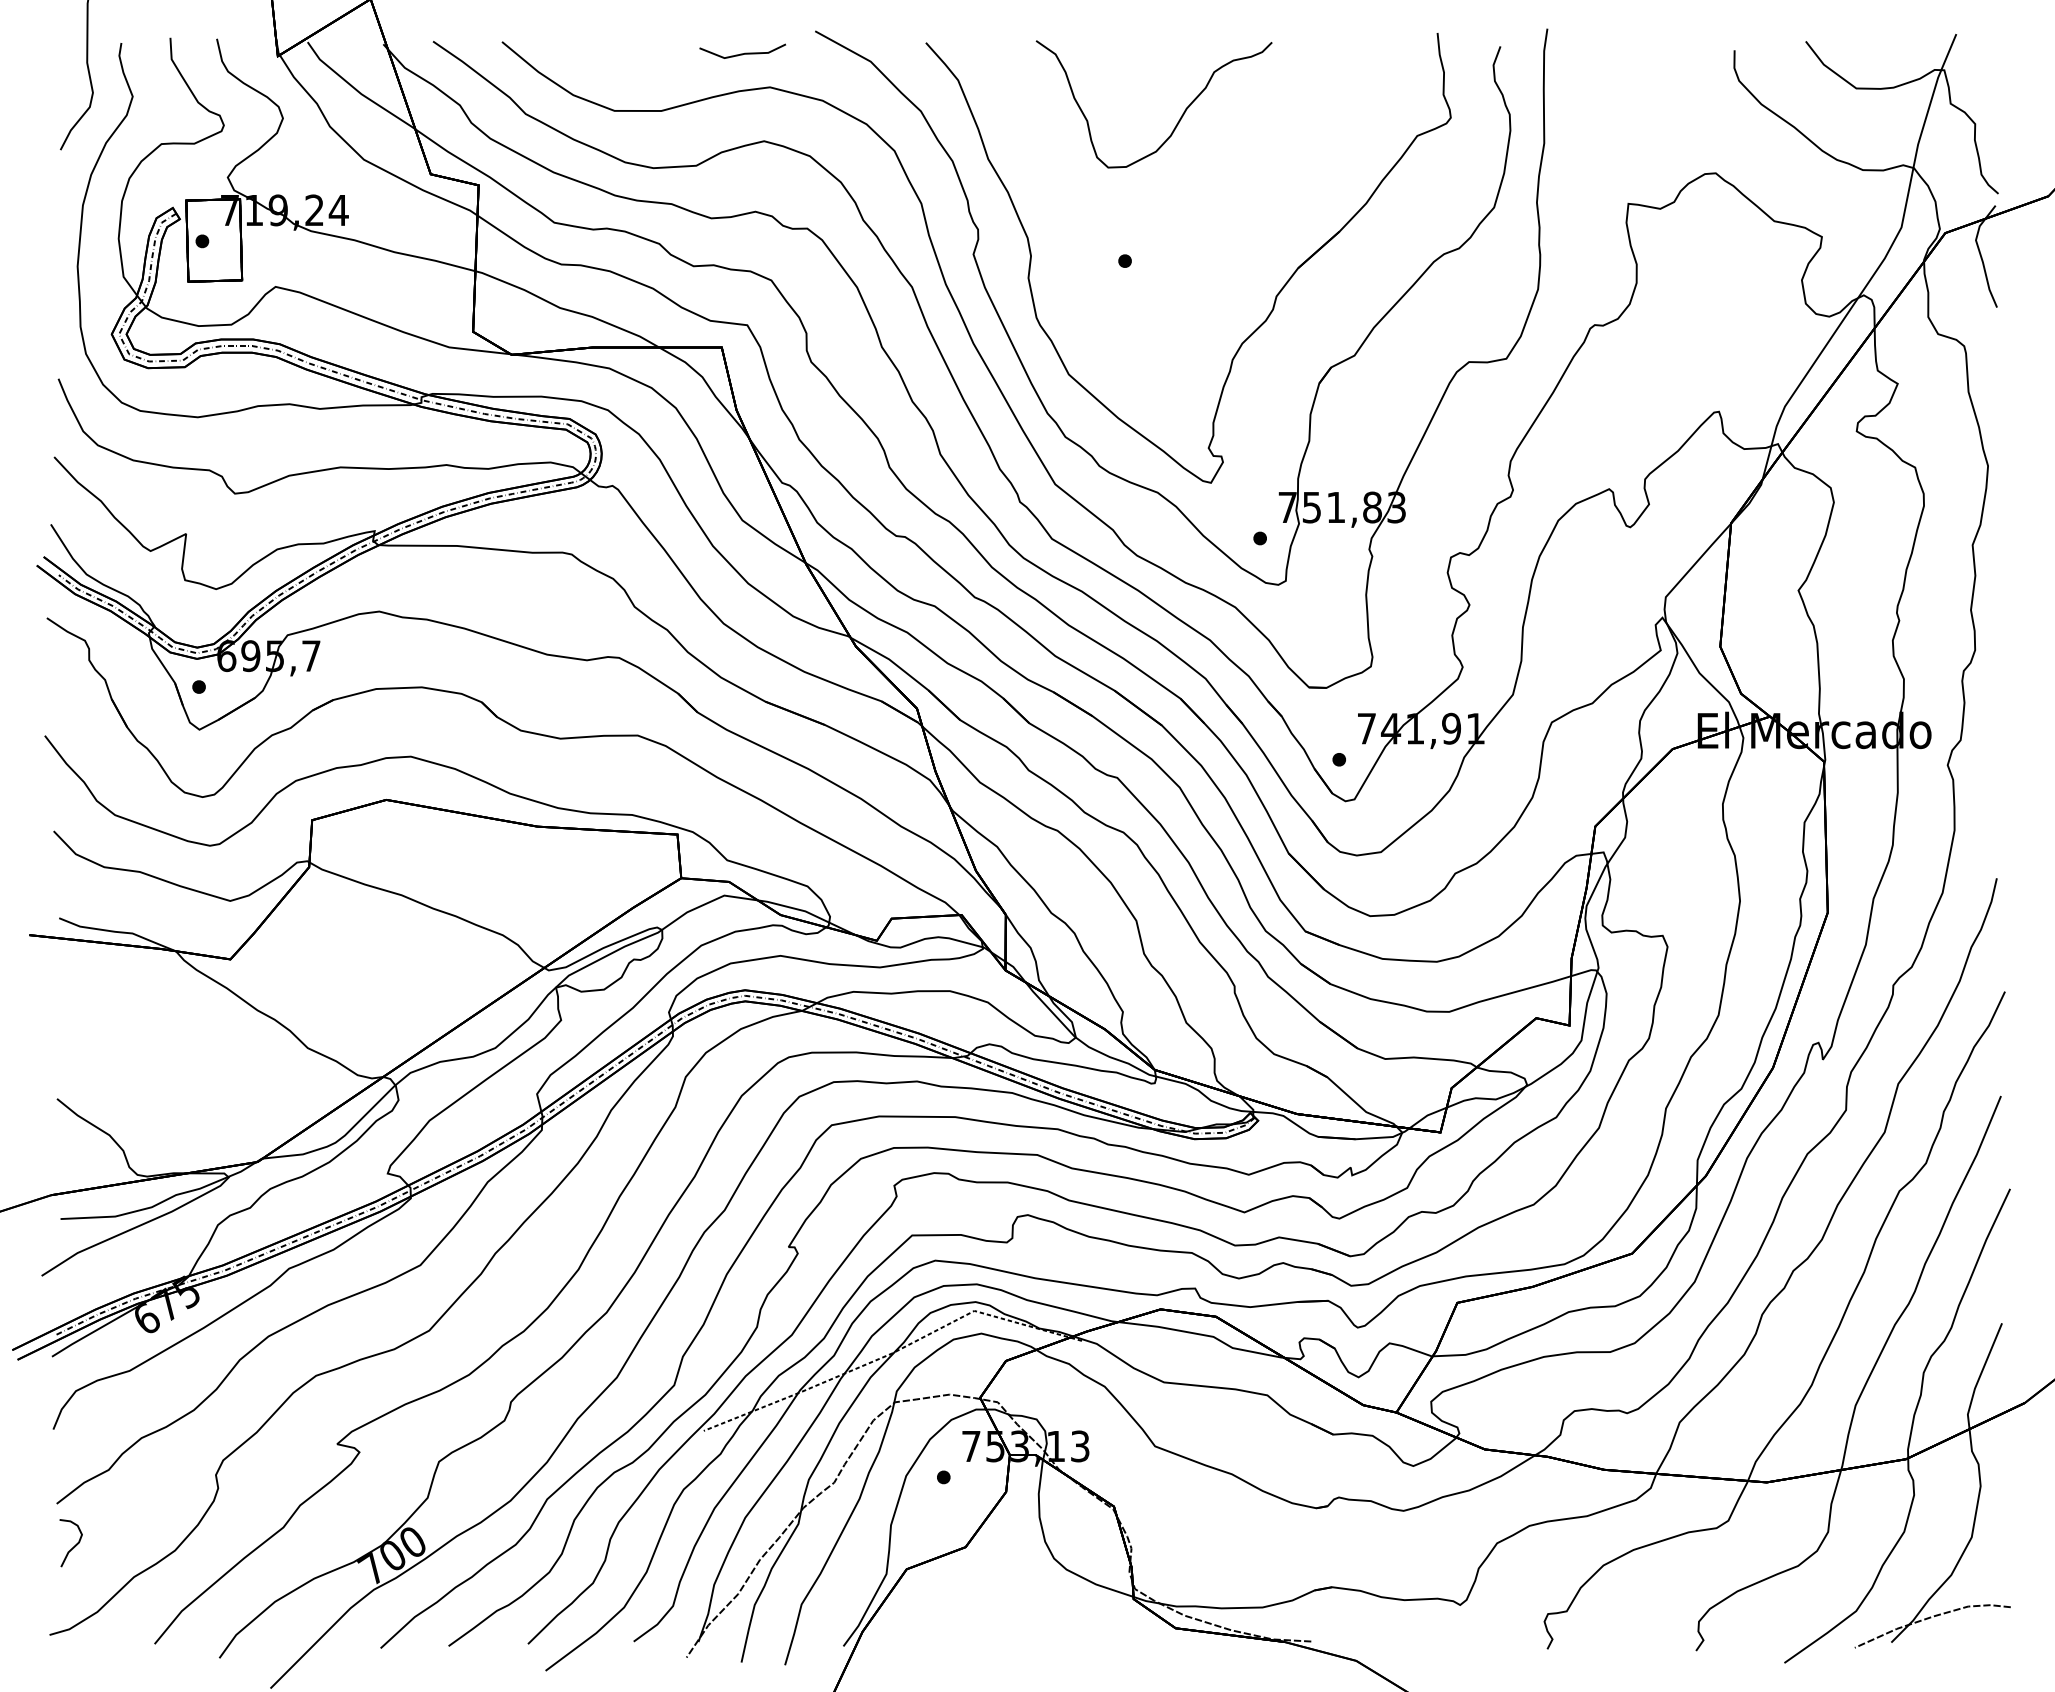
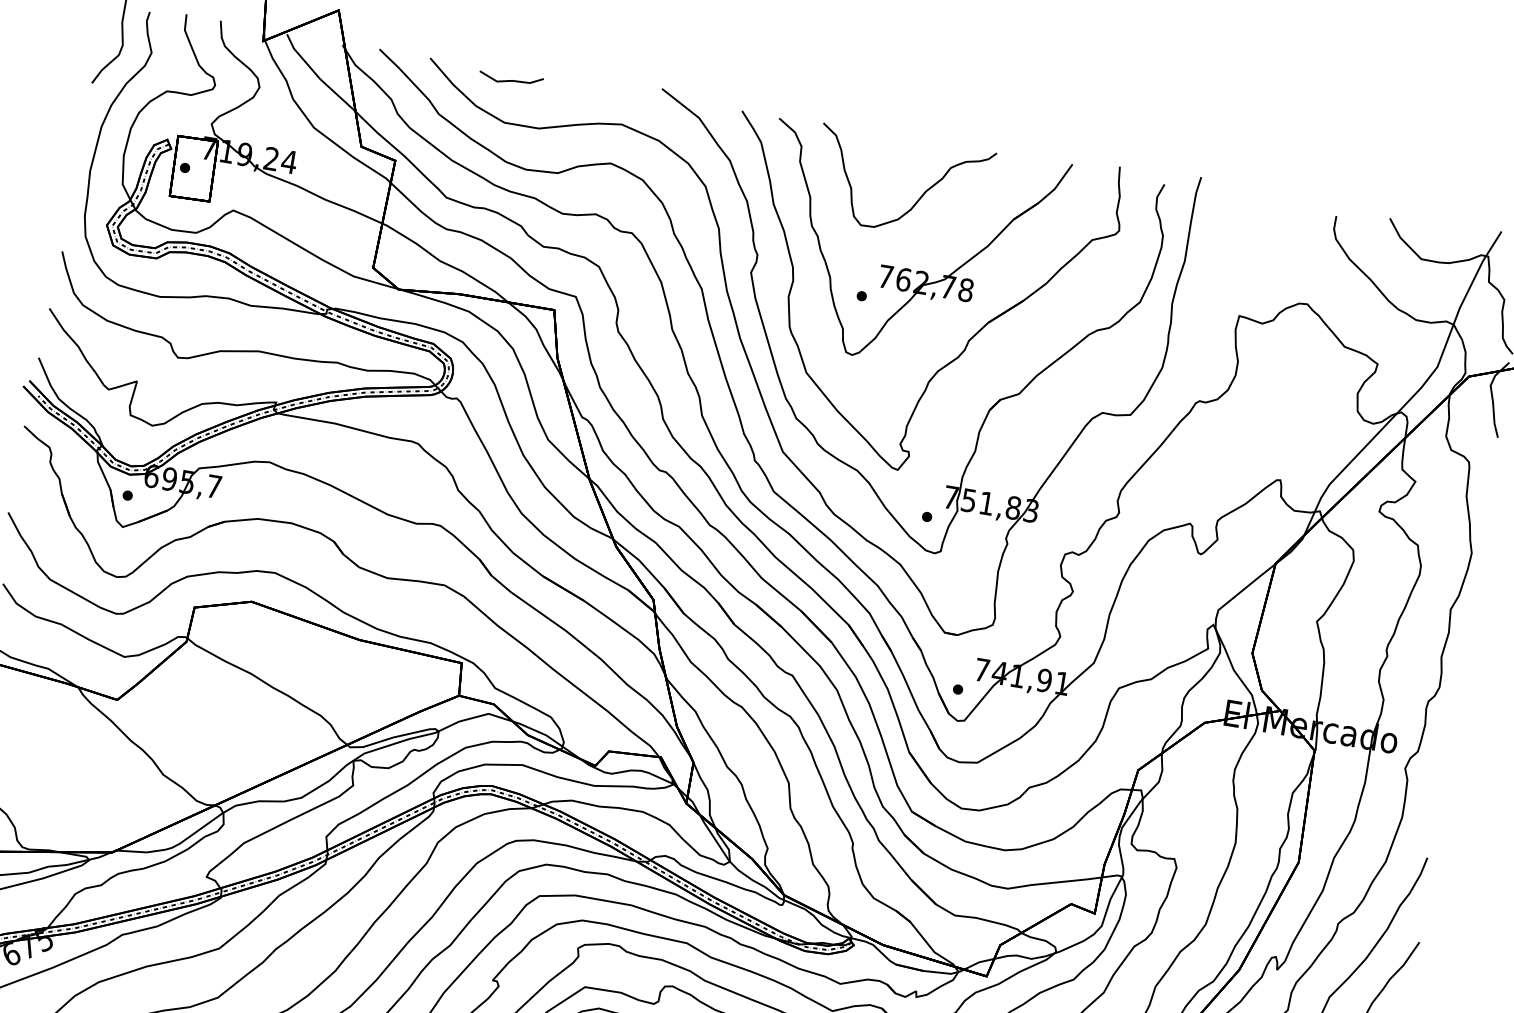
line: (742, 53) -> (510, 80), moved
part: (1175, 214) -> (904, 268), added

